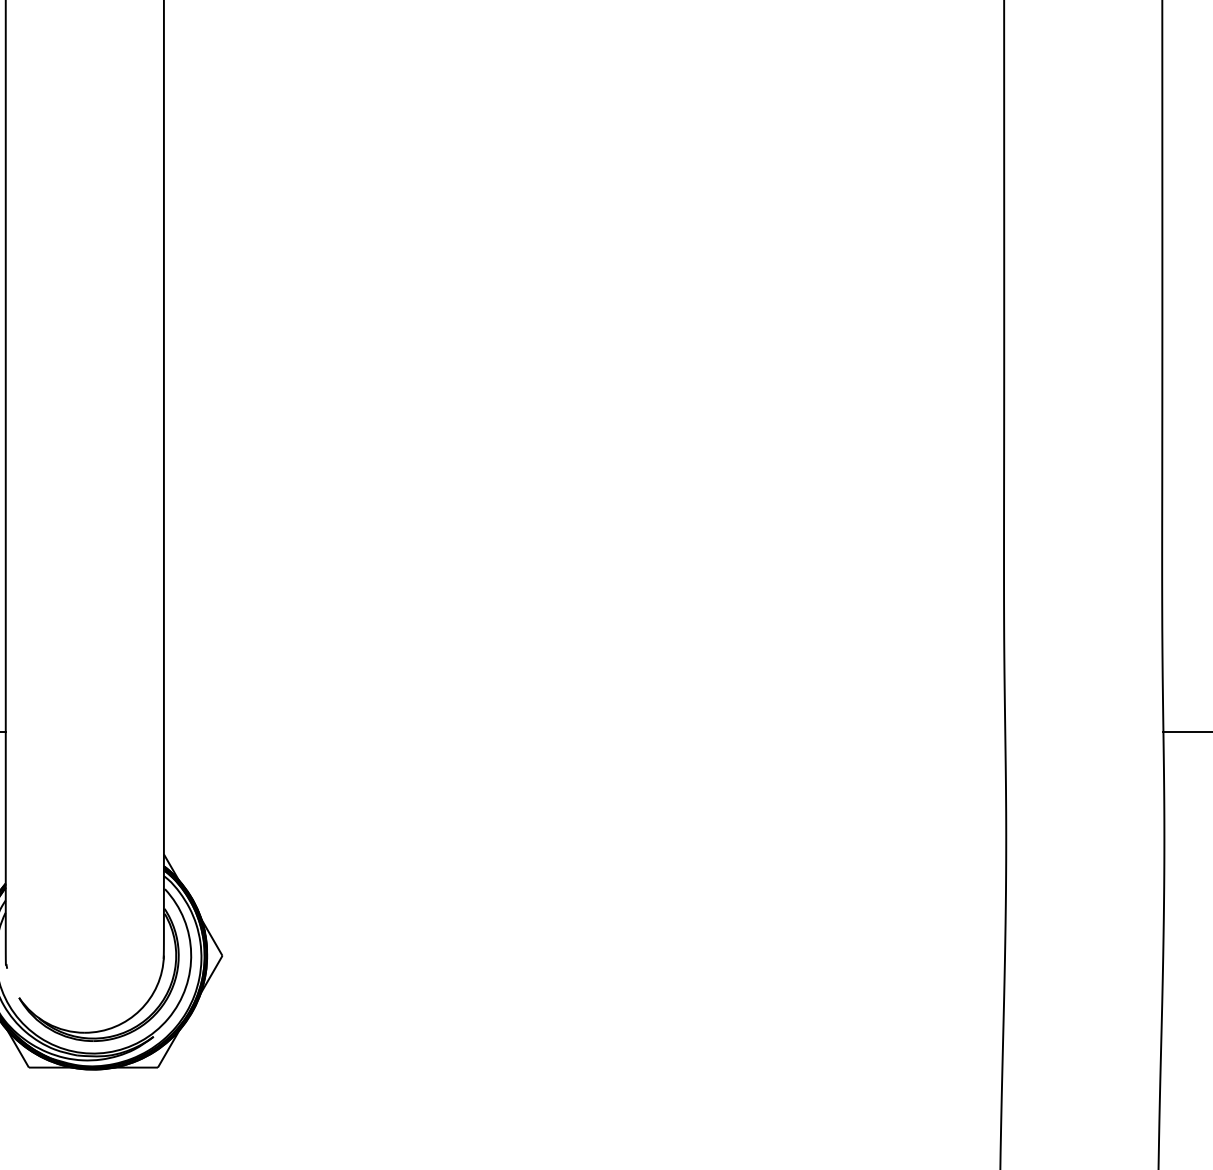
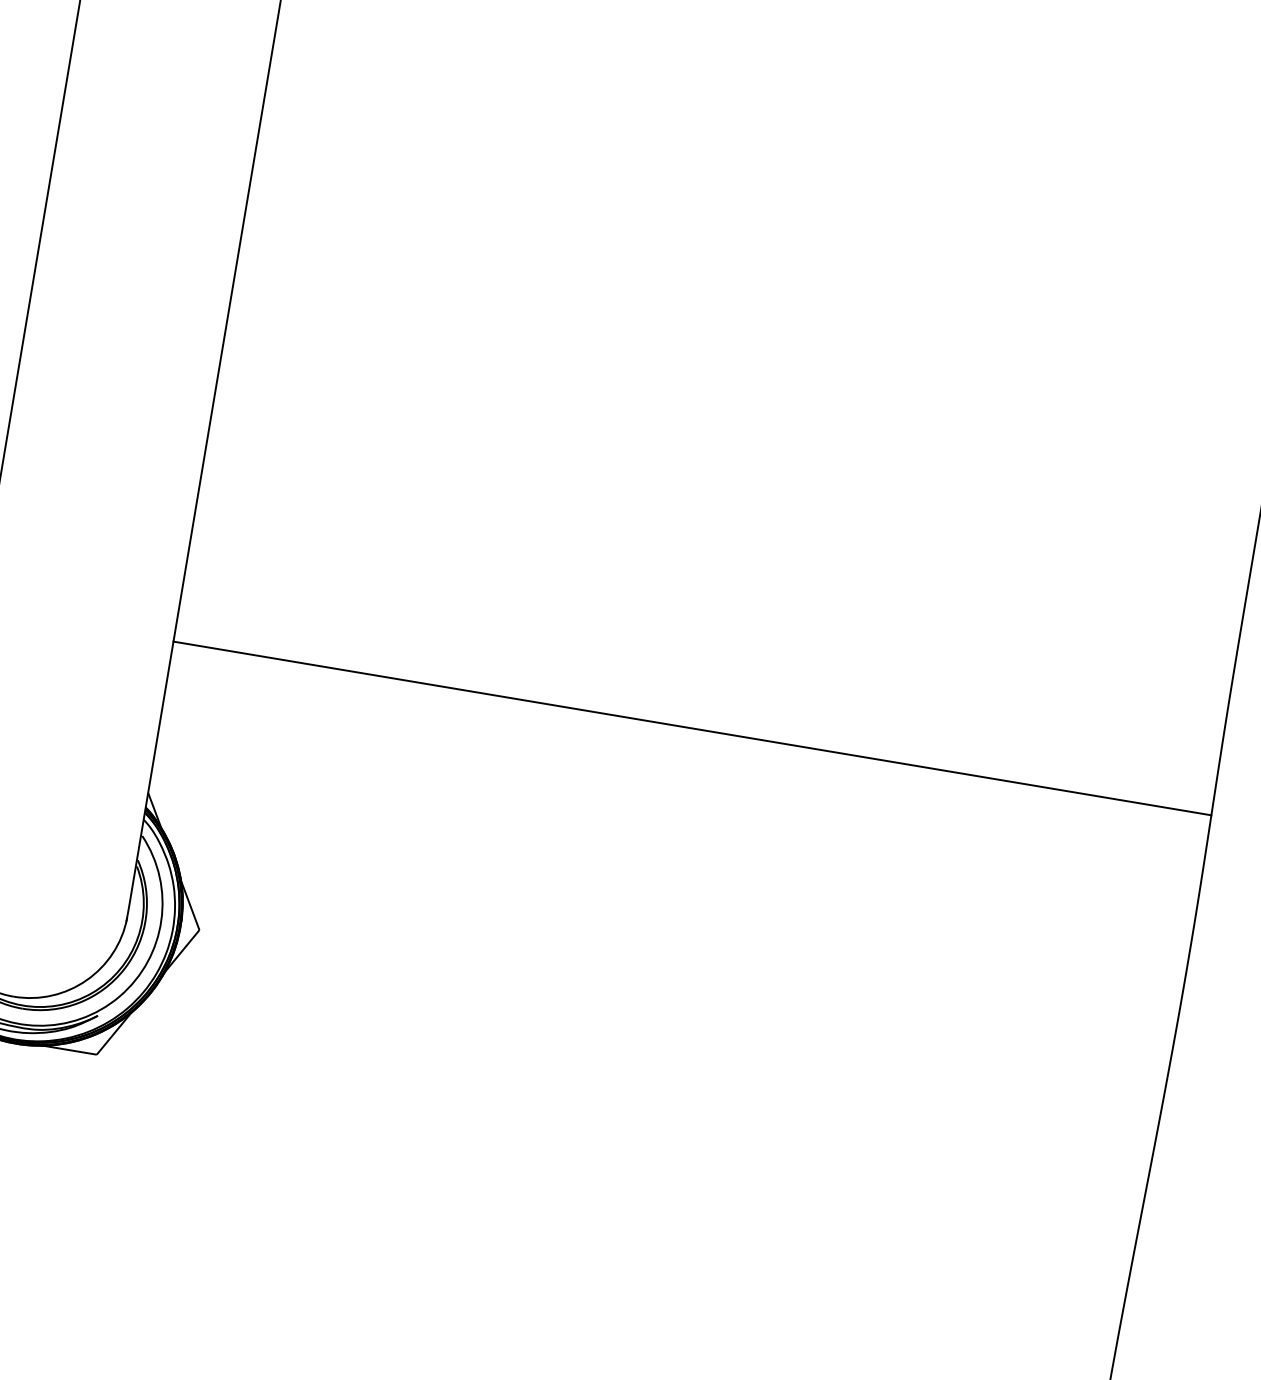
line: (584, 731) -> (692, 728), added

